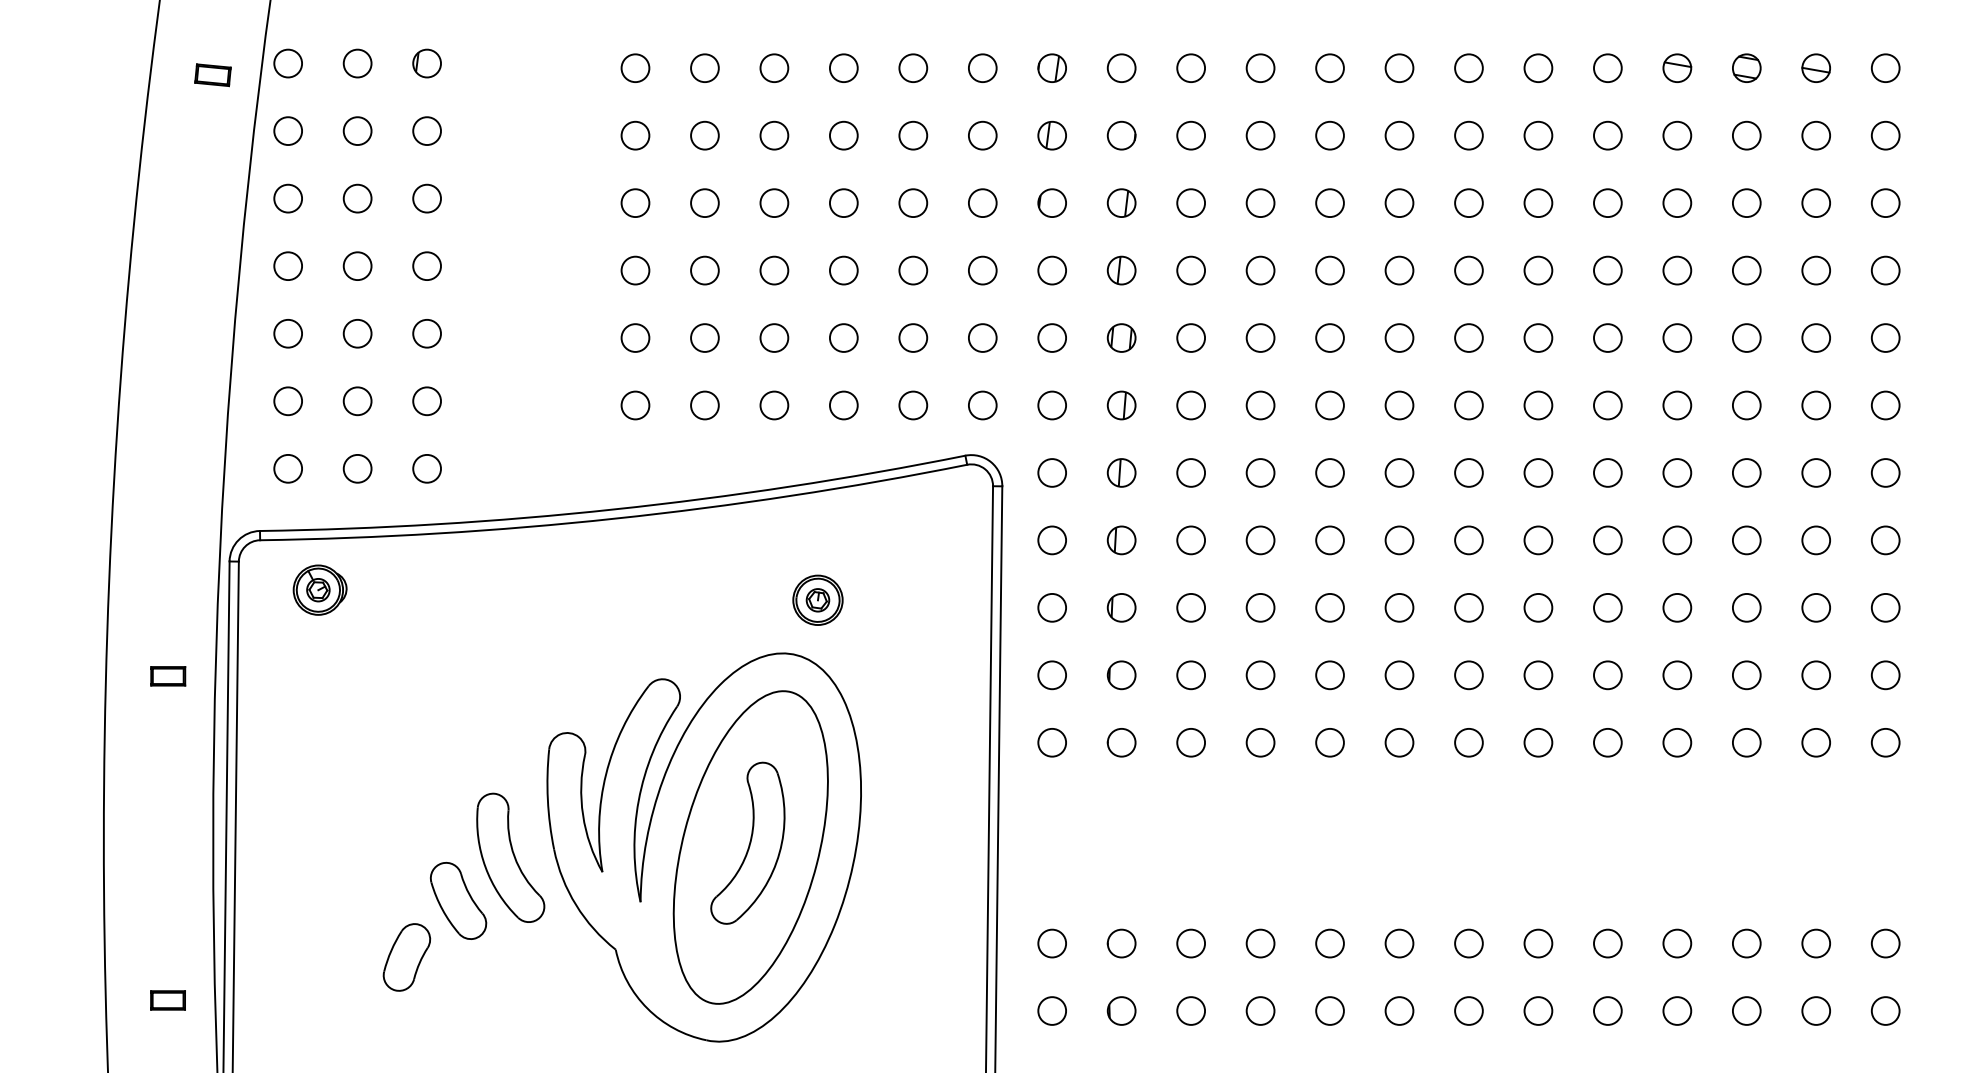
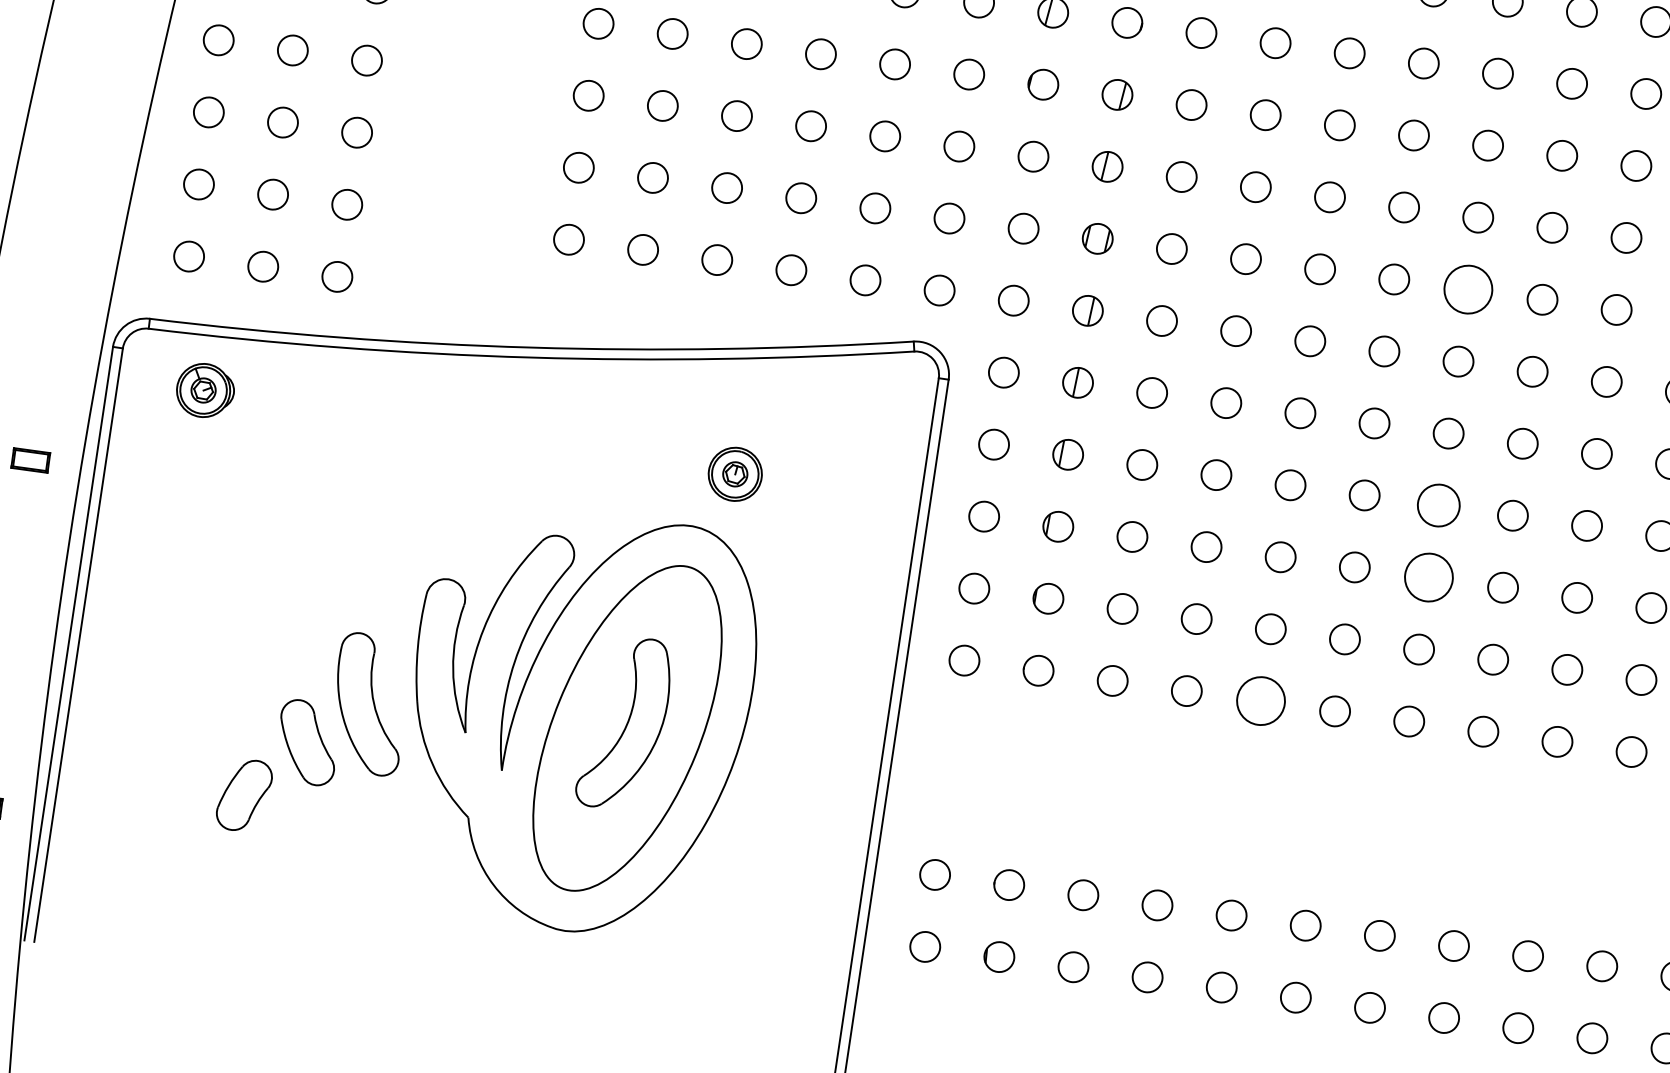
circle: (1468, 337) -> (1467, 288), size x1.6
circle: (1468, 540) -> (1438, 505), size x1.4
circle: (1468, 607) -> (1428, 577), size x1.6
circle: (1329, 742) -> (1260, 700), size x1.6

